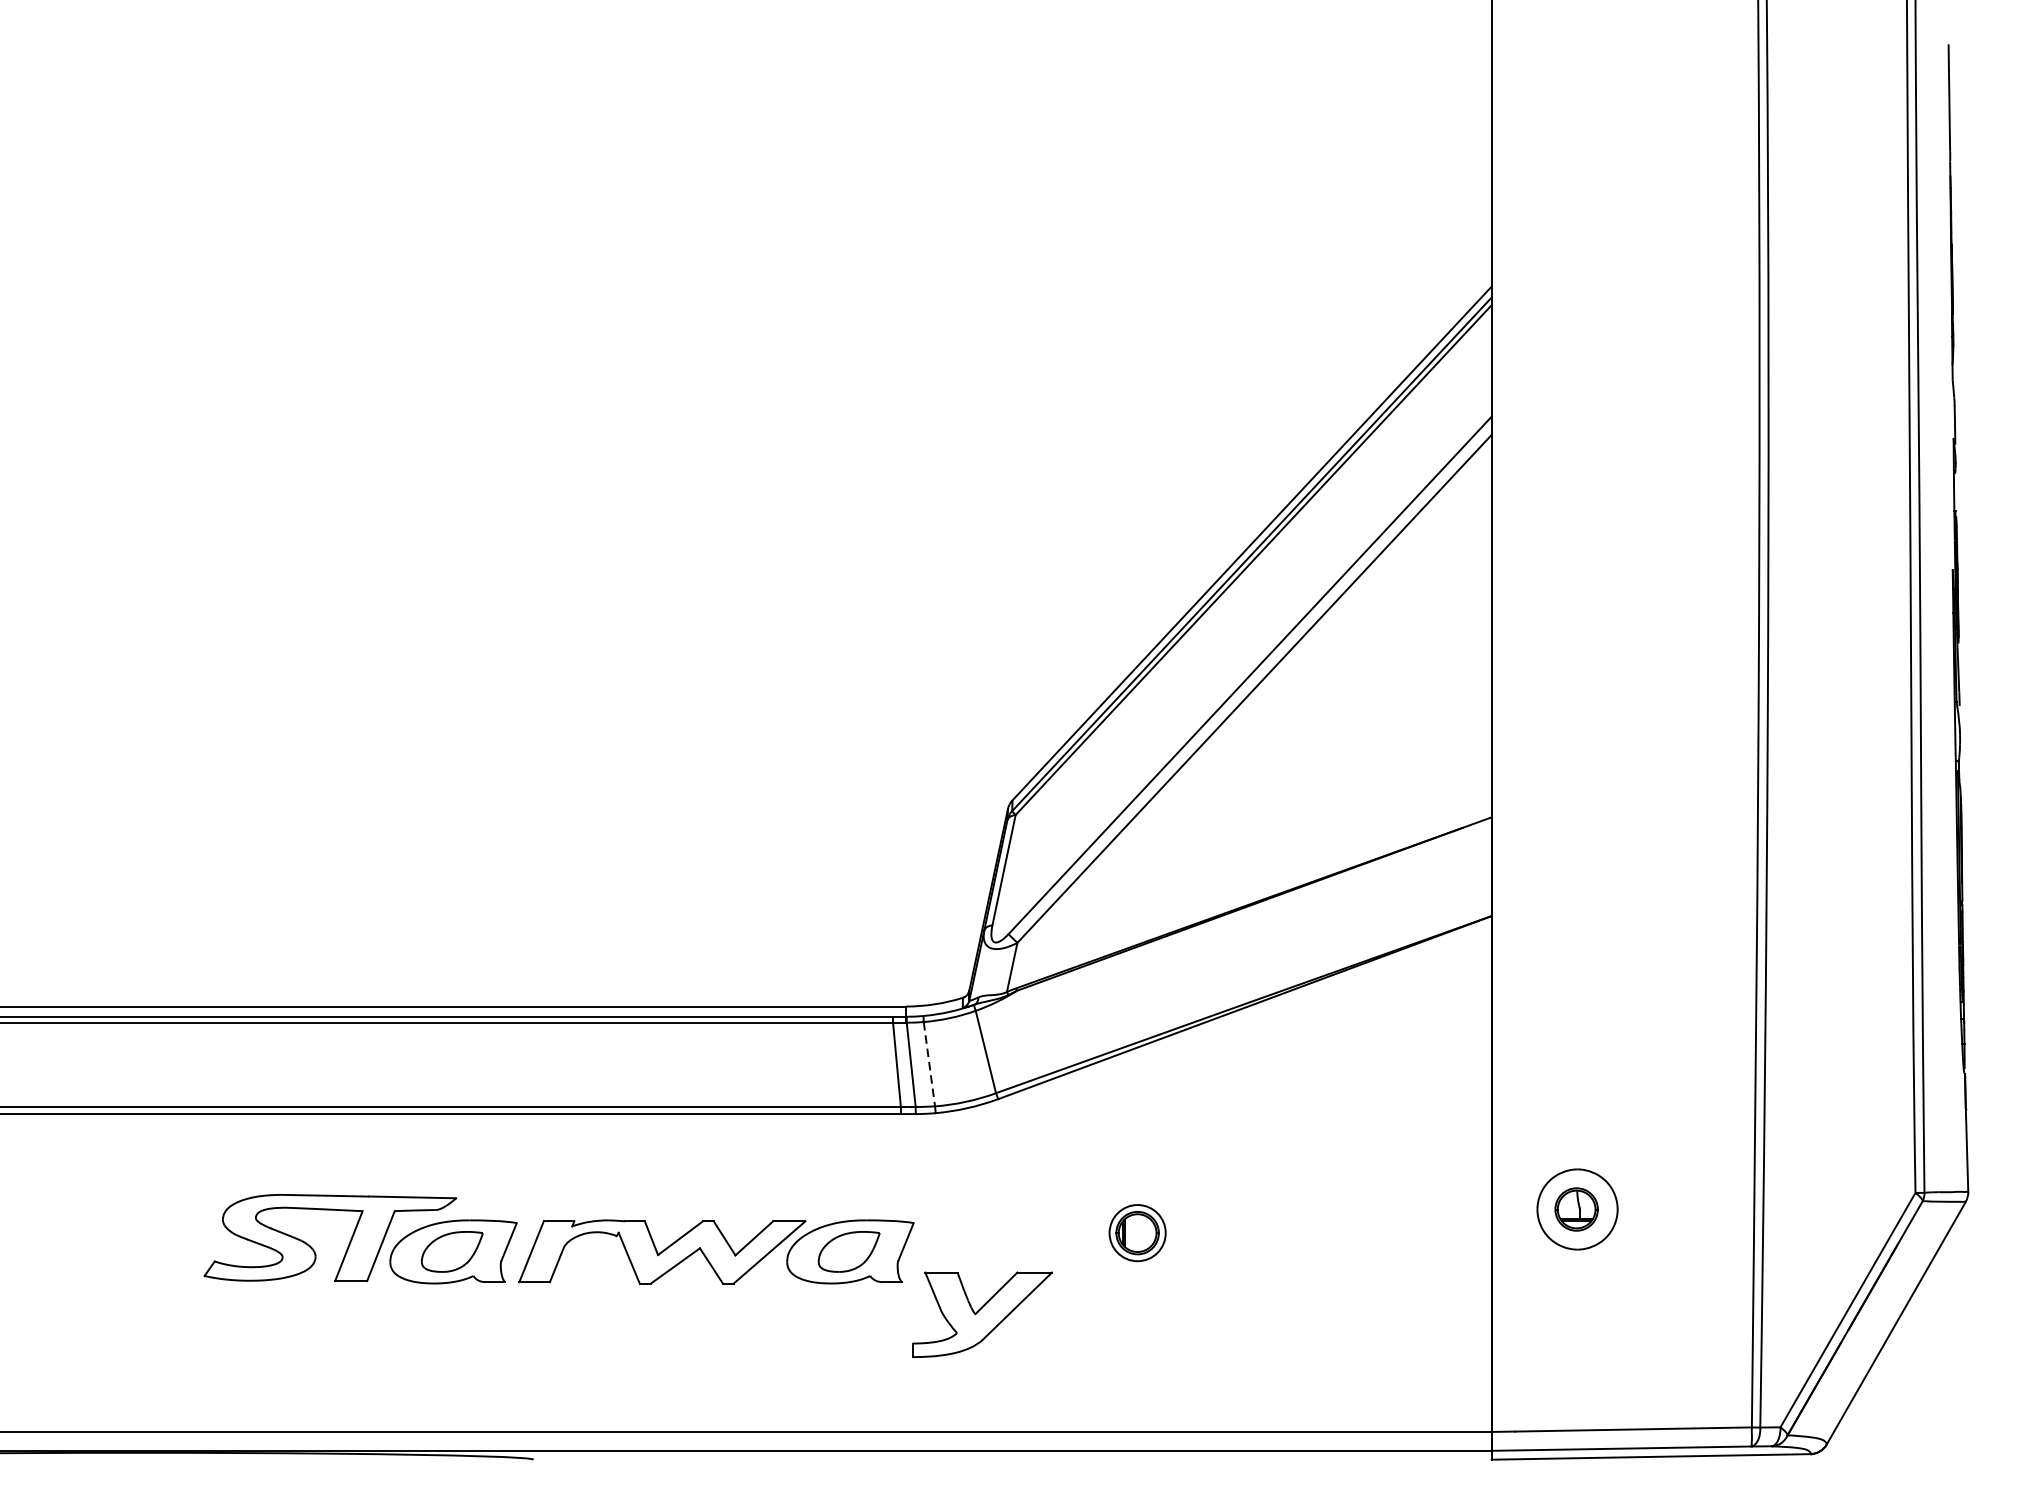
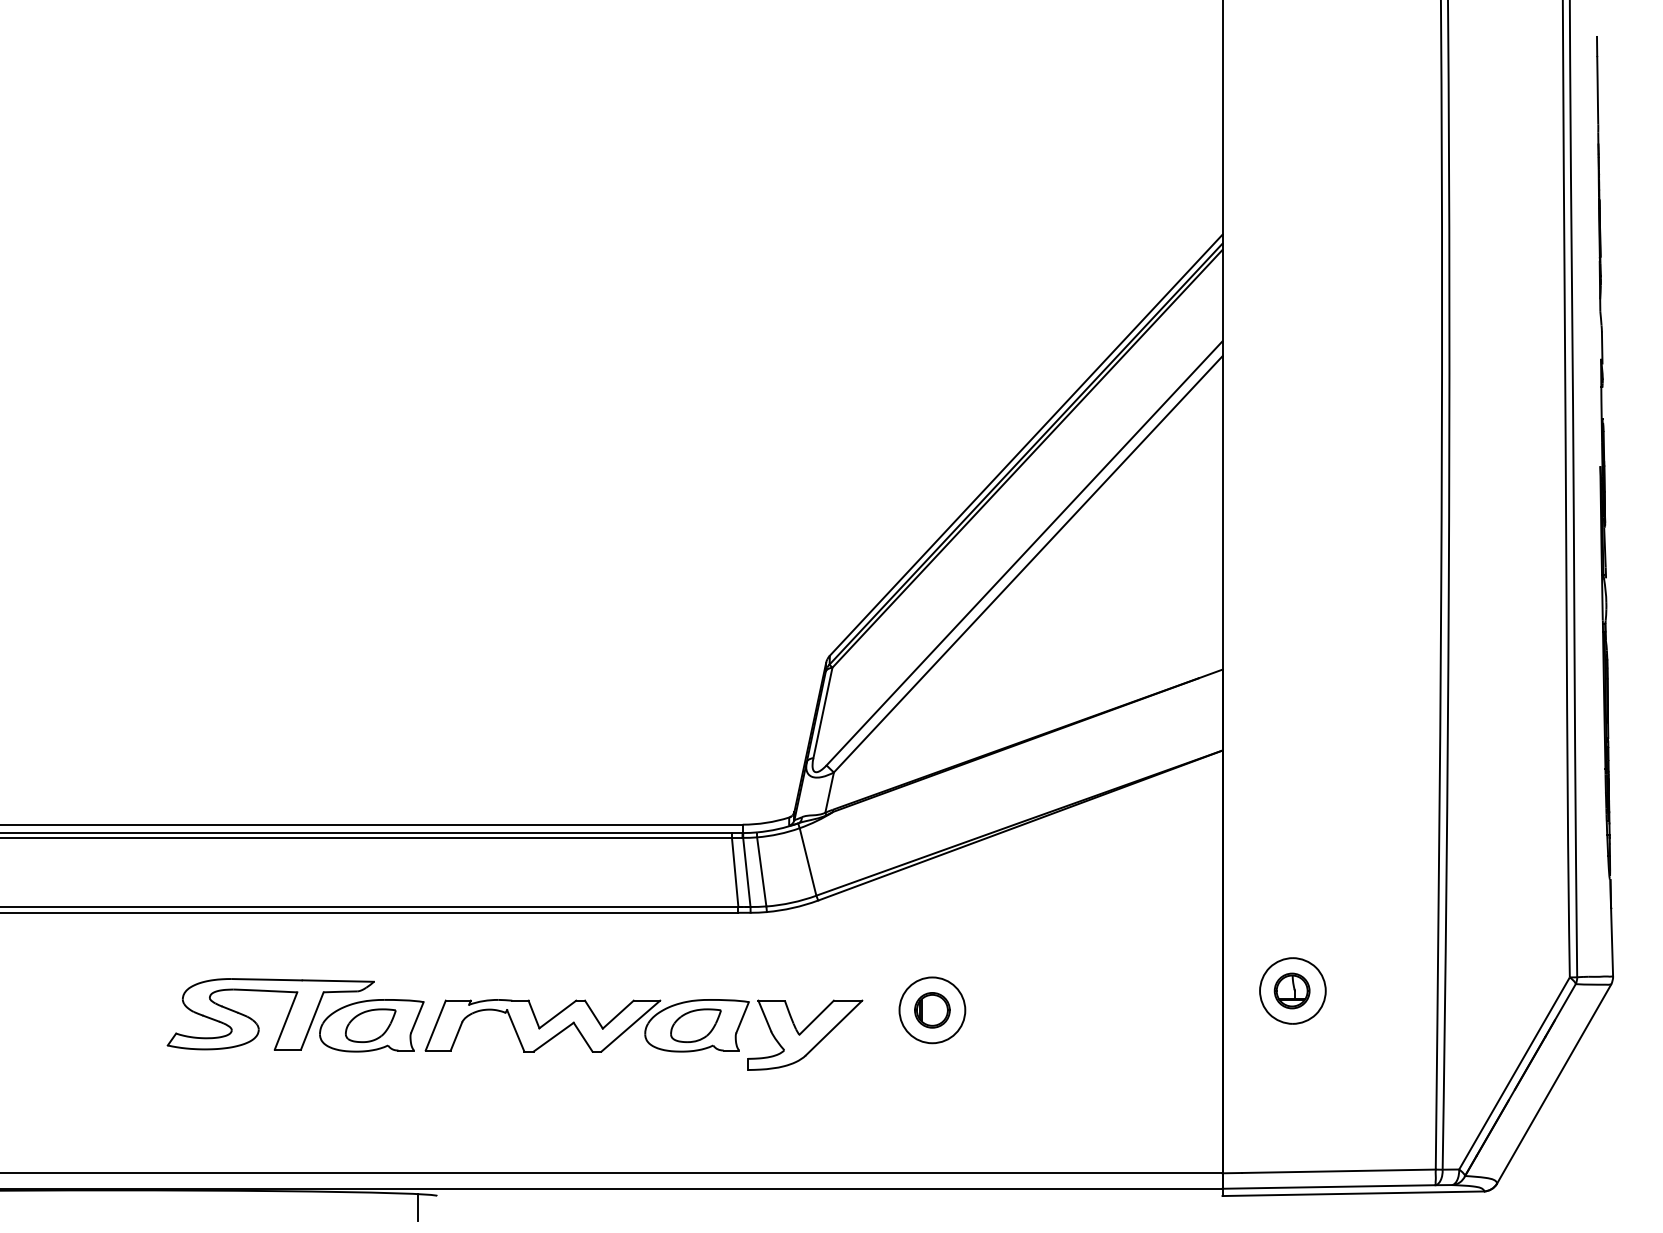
line: (929, 1063) -> (761, 871), dashed -> solid
circle: (1137, 1233) -> (932, 1010), size x1.43
part: (982, 1313) -> (805, 1034), moved
line: (509, 1473) -> (417, 1207), added

